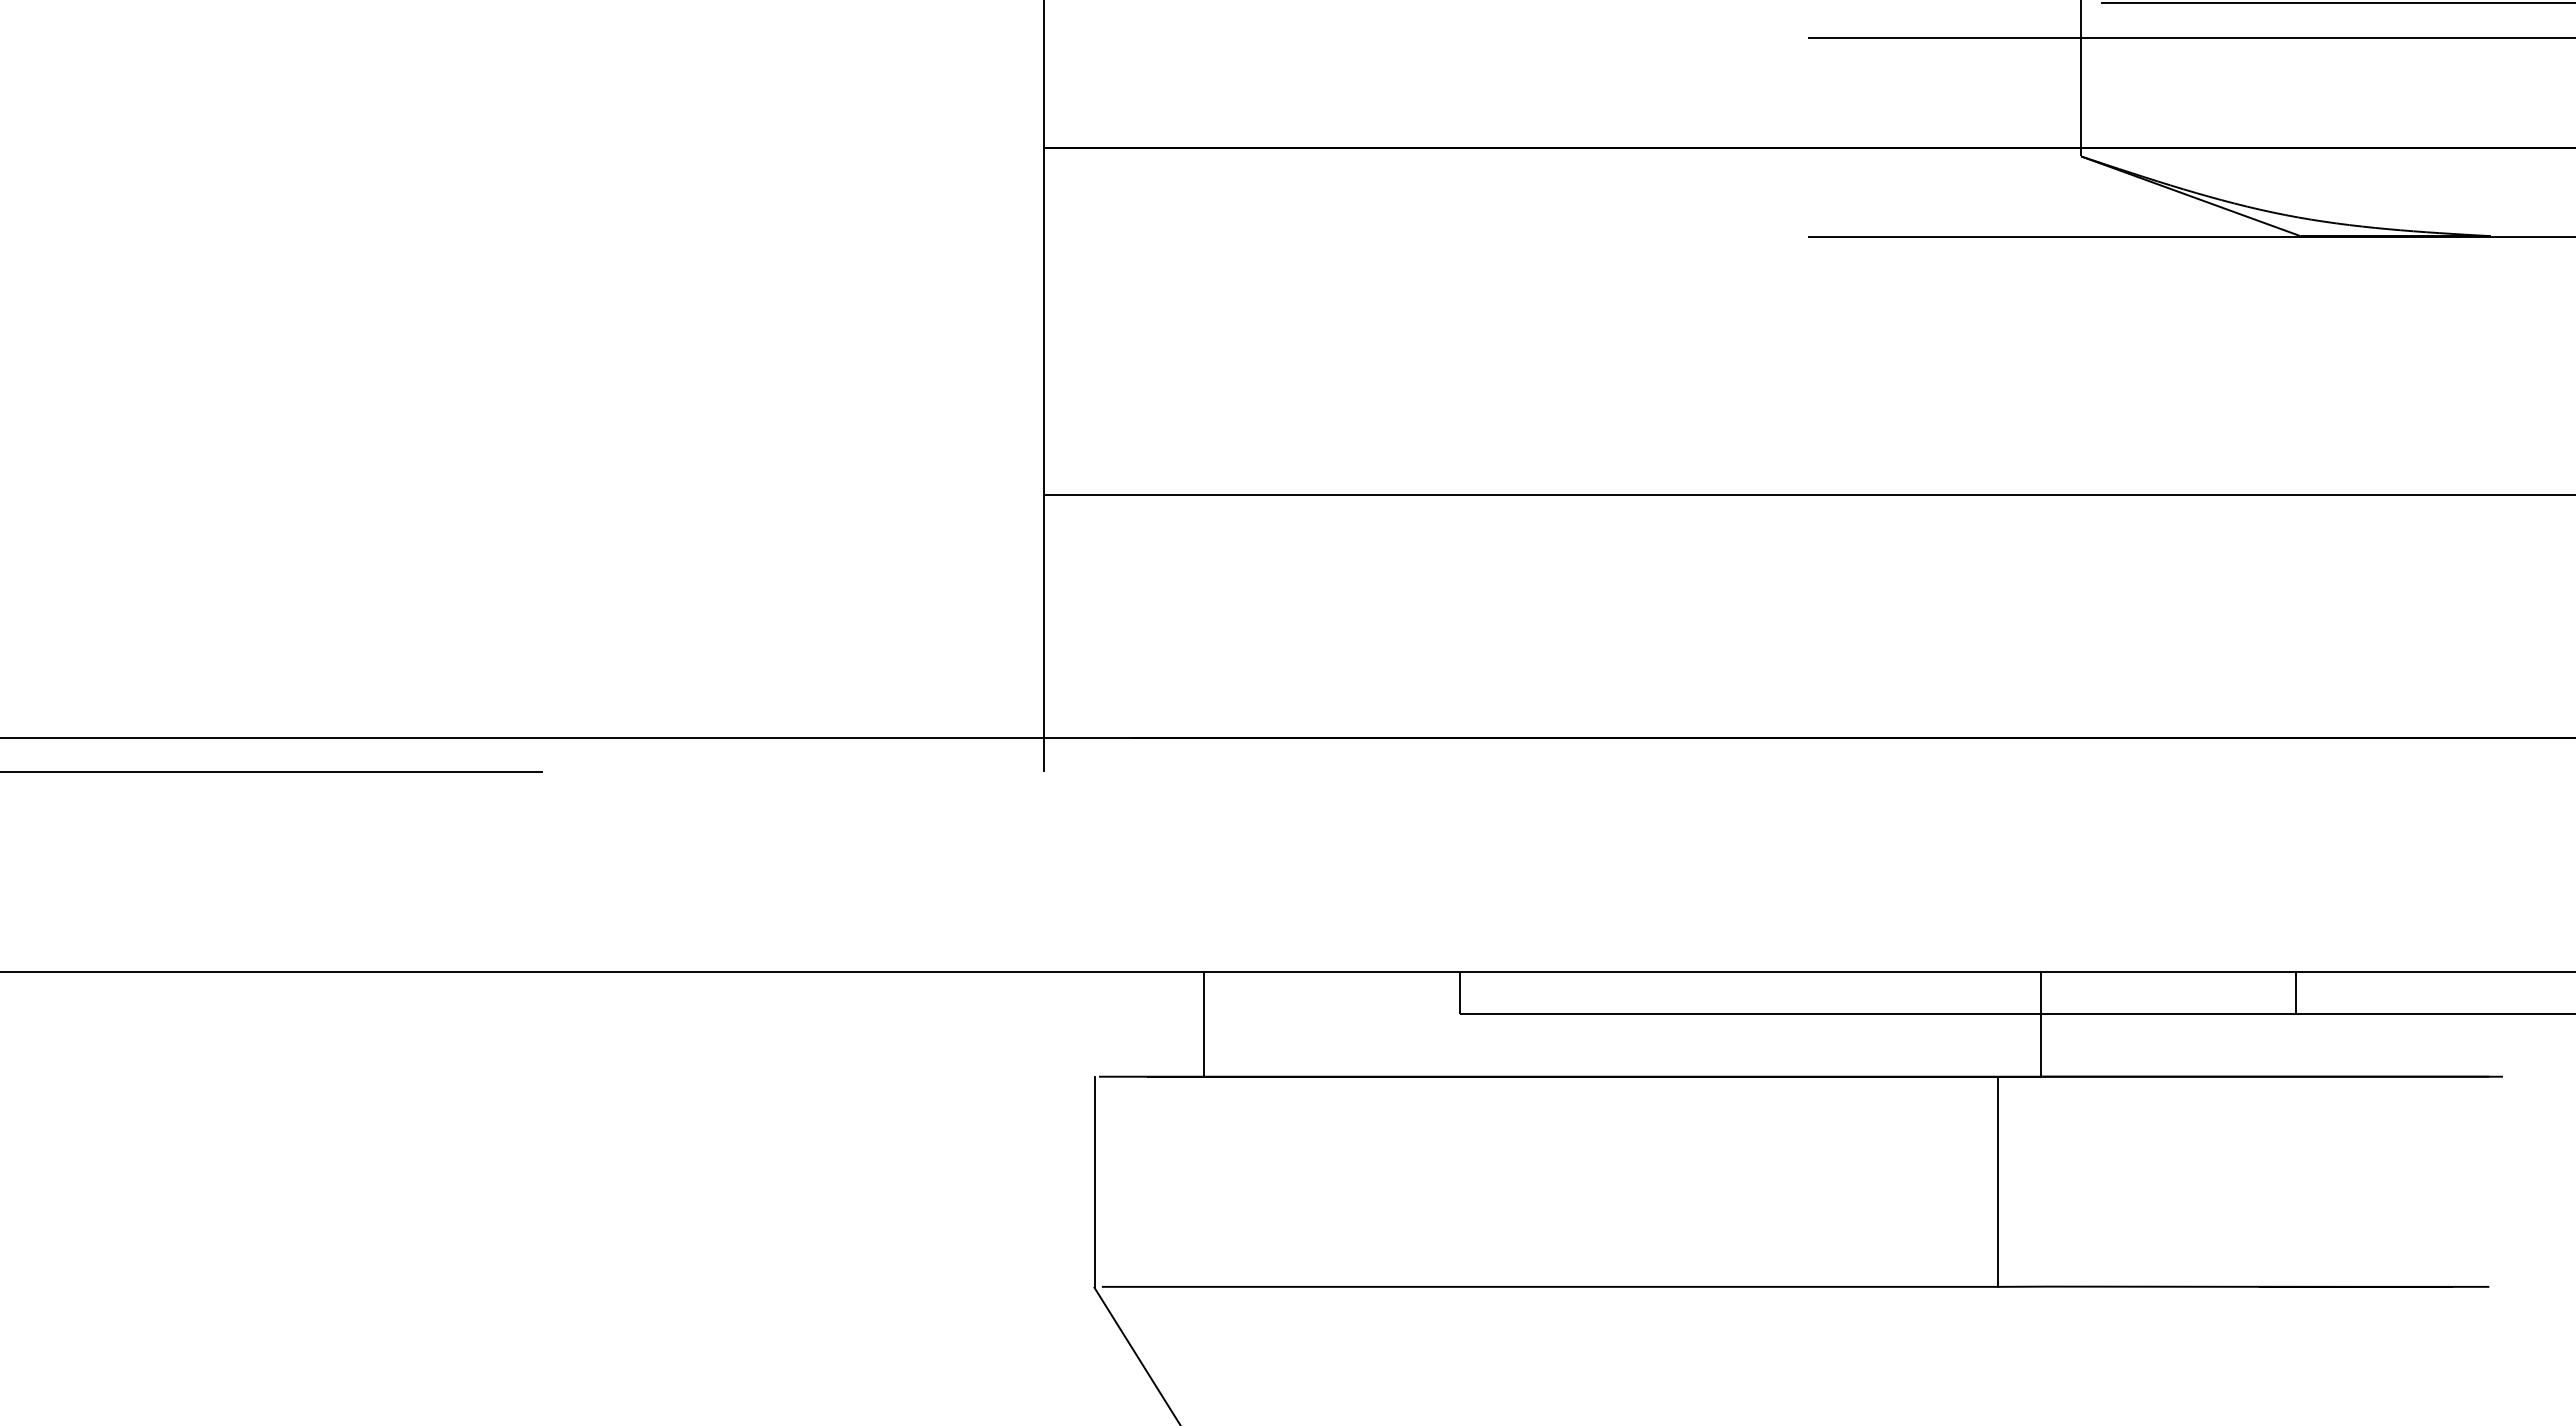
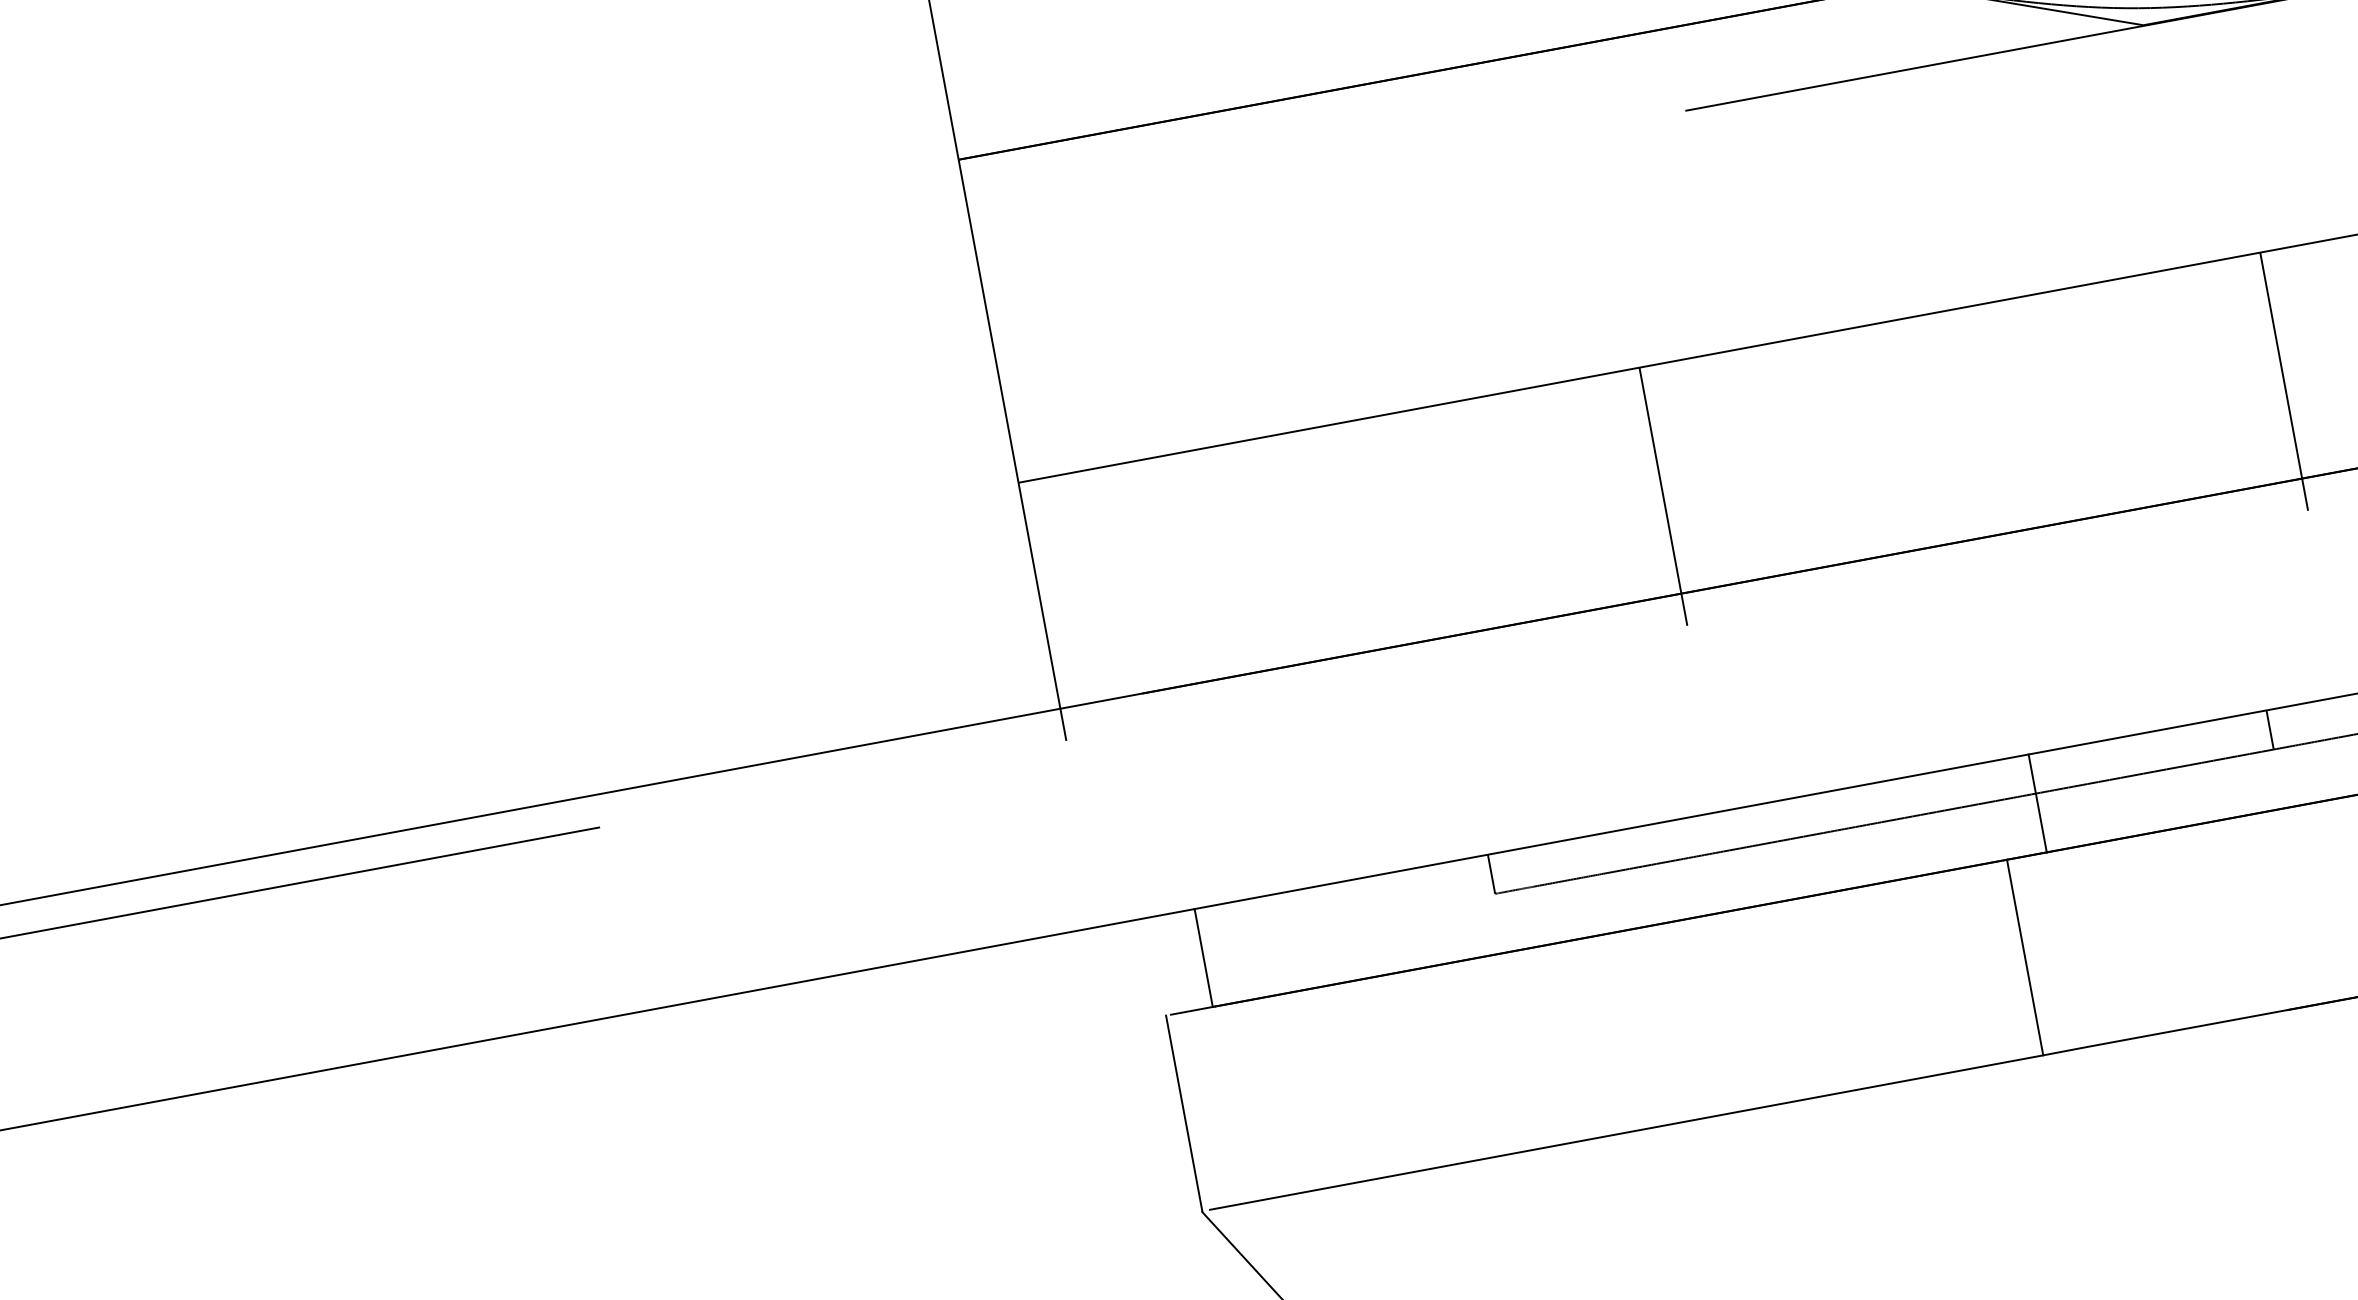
line: (1711, 633) -> (1663, 496), added
line: (2378, 633) -> (2284, 381), added
line: (1203, 1023) -> (1203, 957), moved

